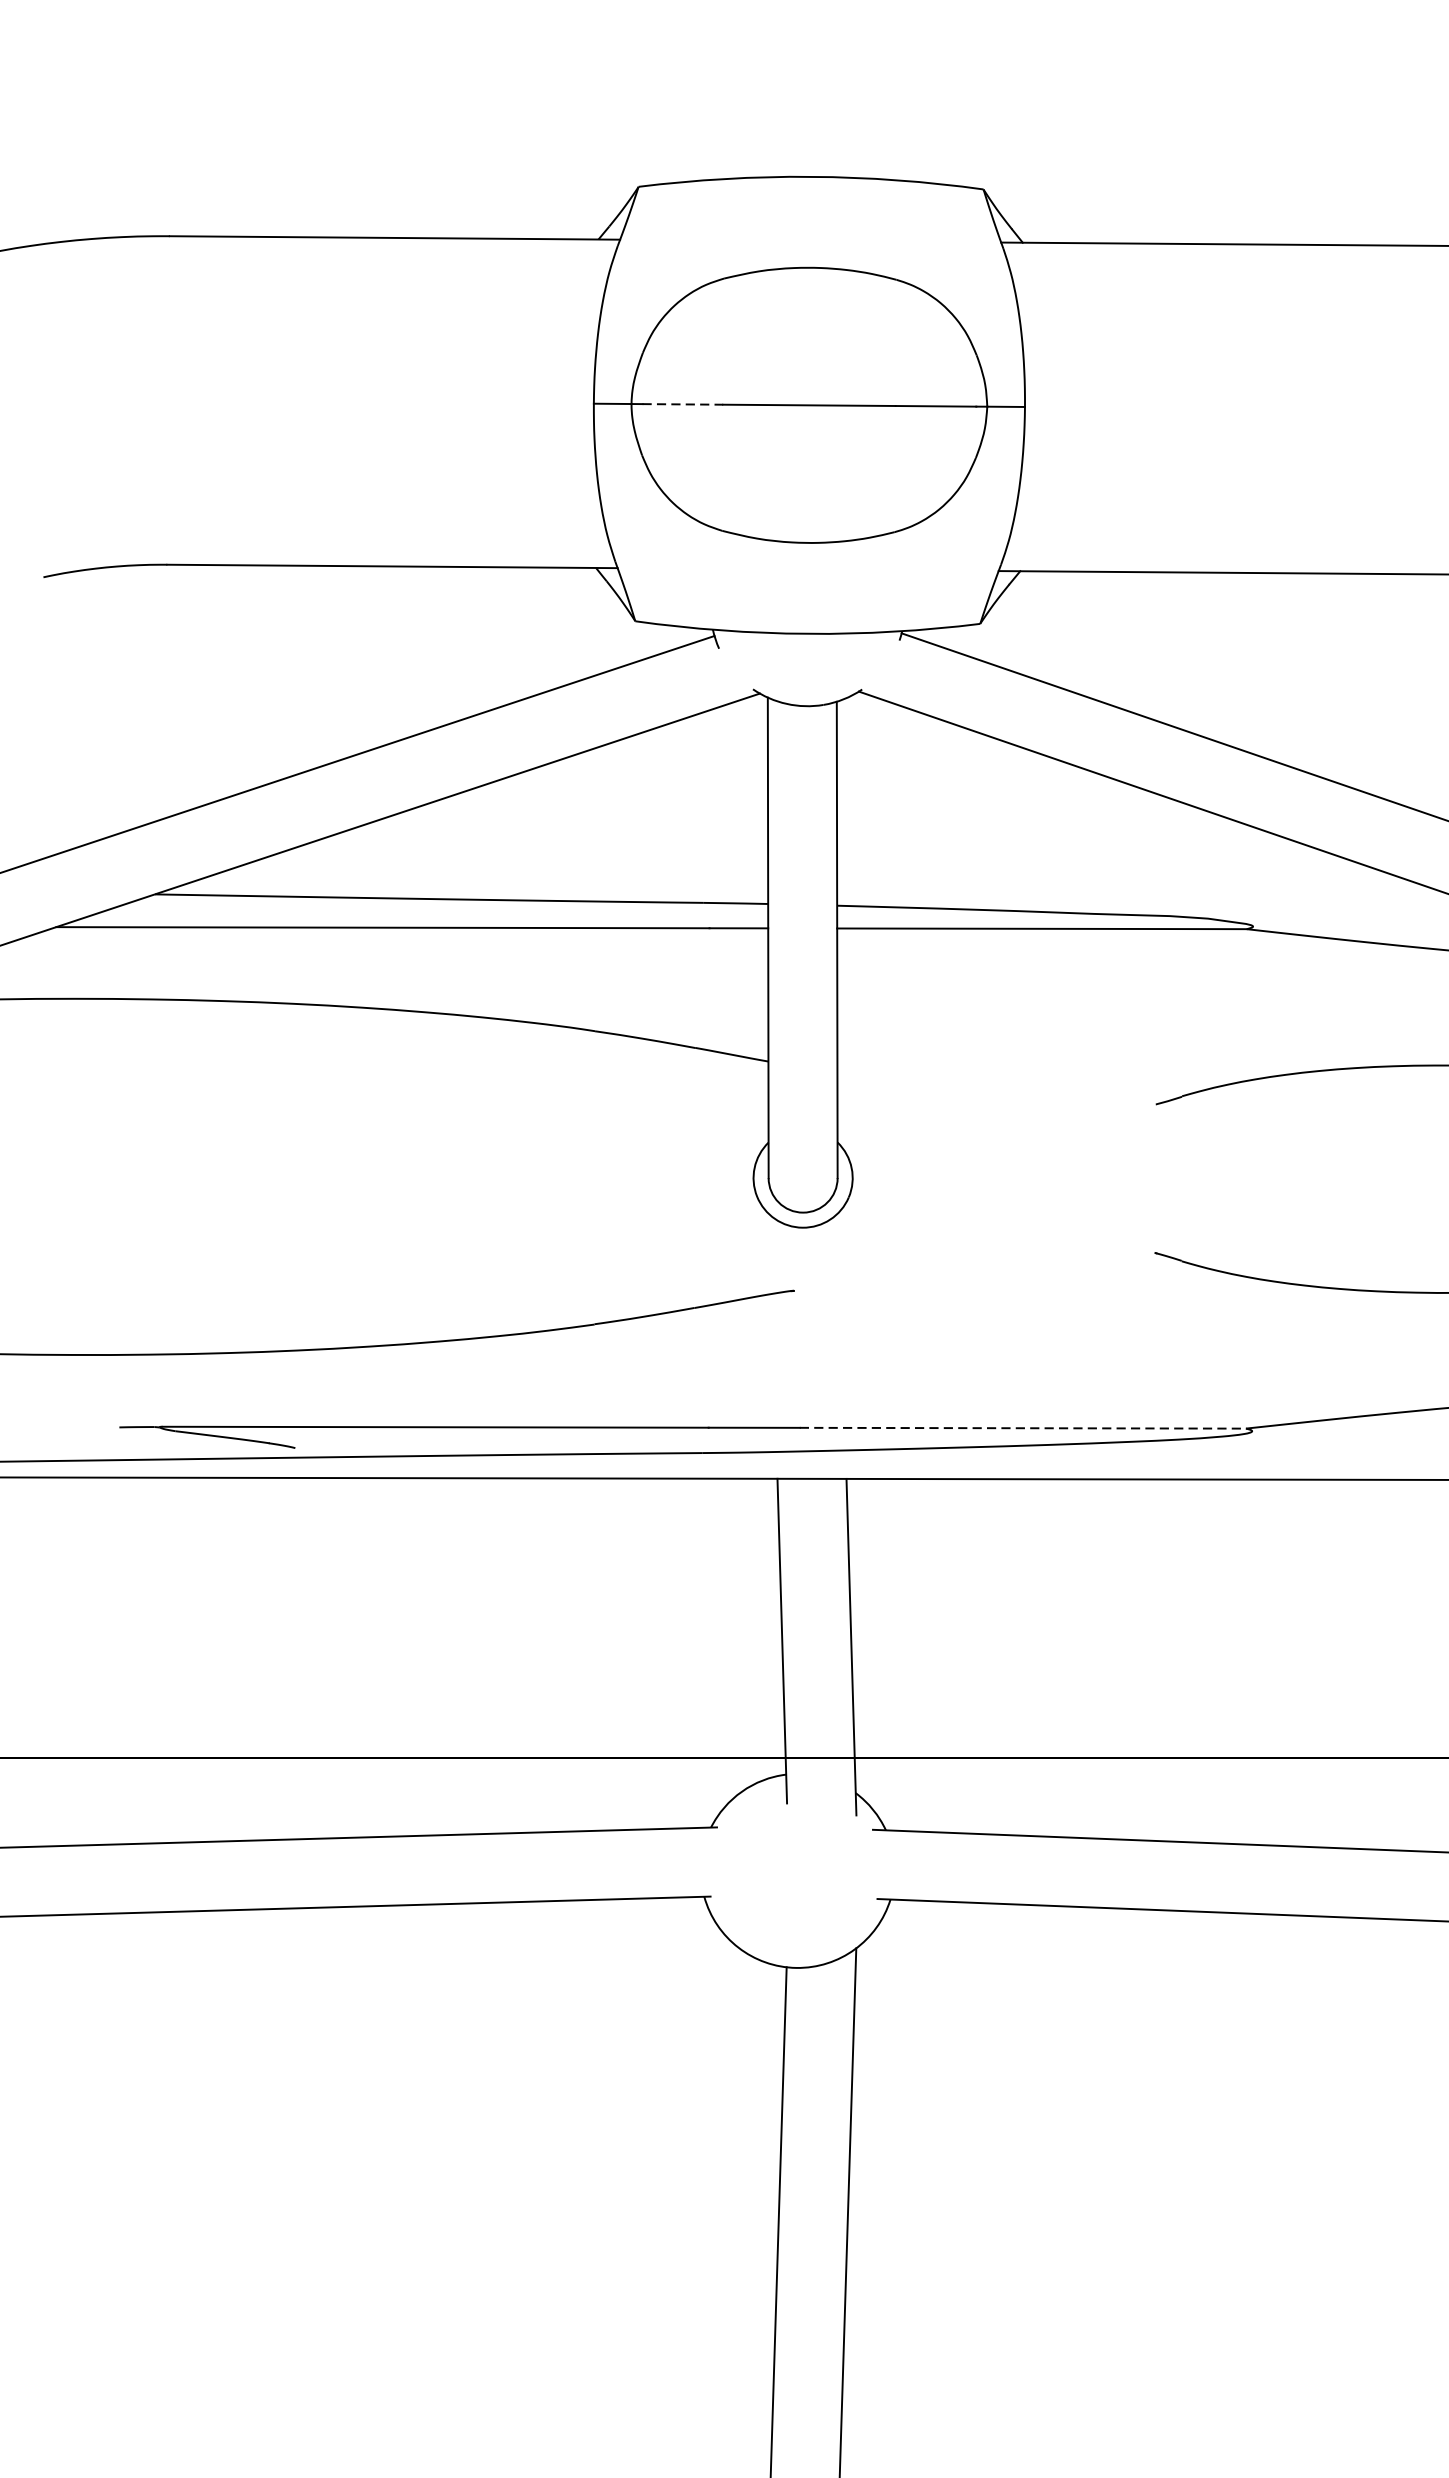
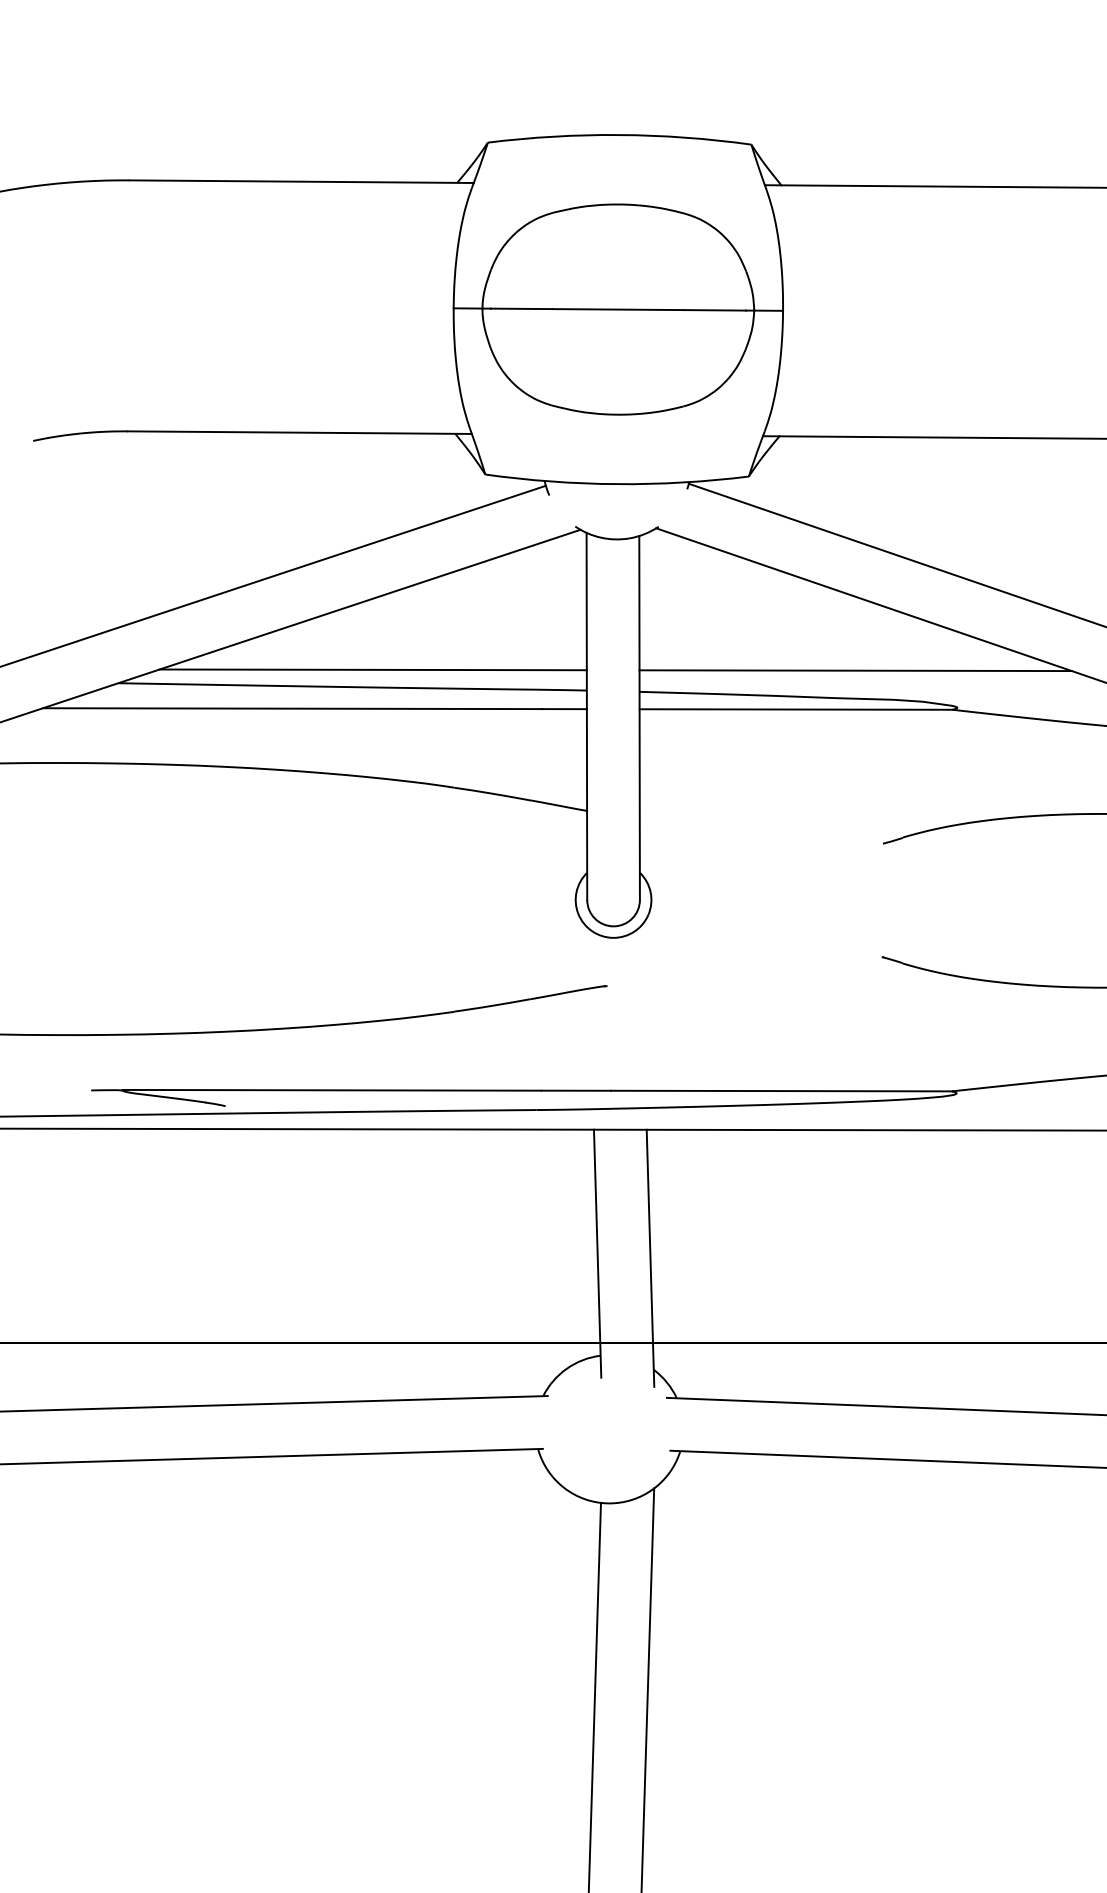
line: (682, 403) -> (521, 308), dashed -> solid
line: (487, 876) -> (372, 669), added
line: (1119, 877) -> (855, 670), added
line: (1022, 1428) -> (781, 1091), dashed -> solid

